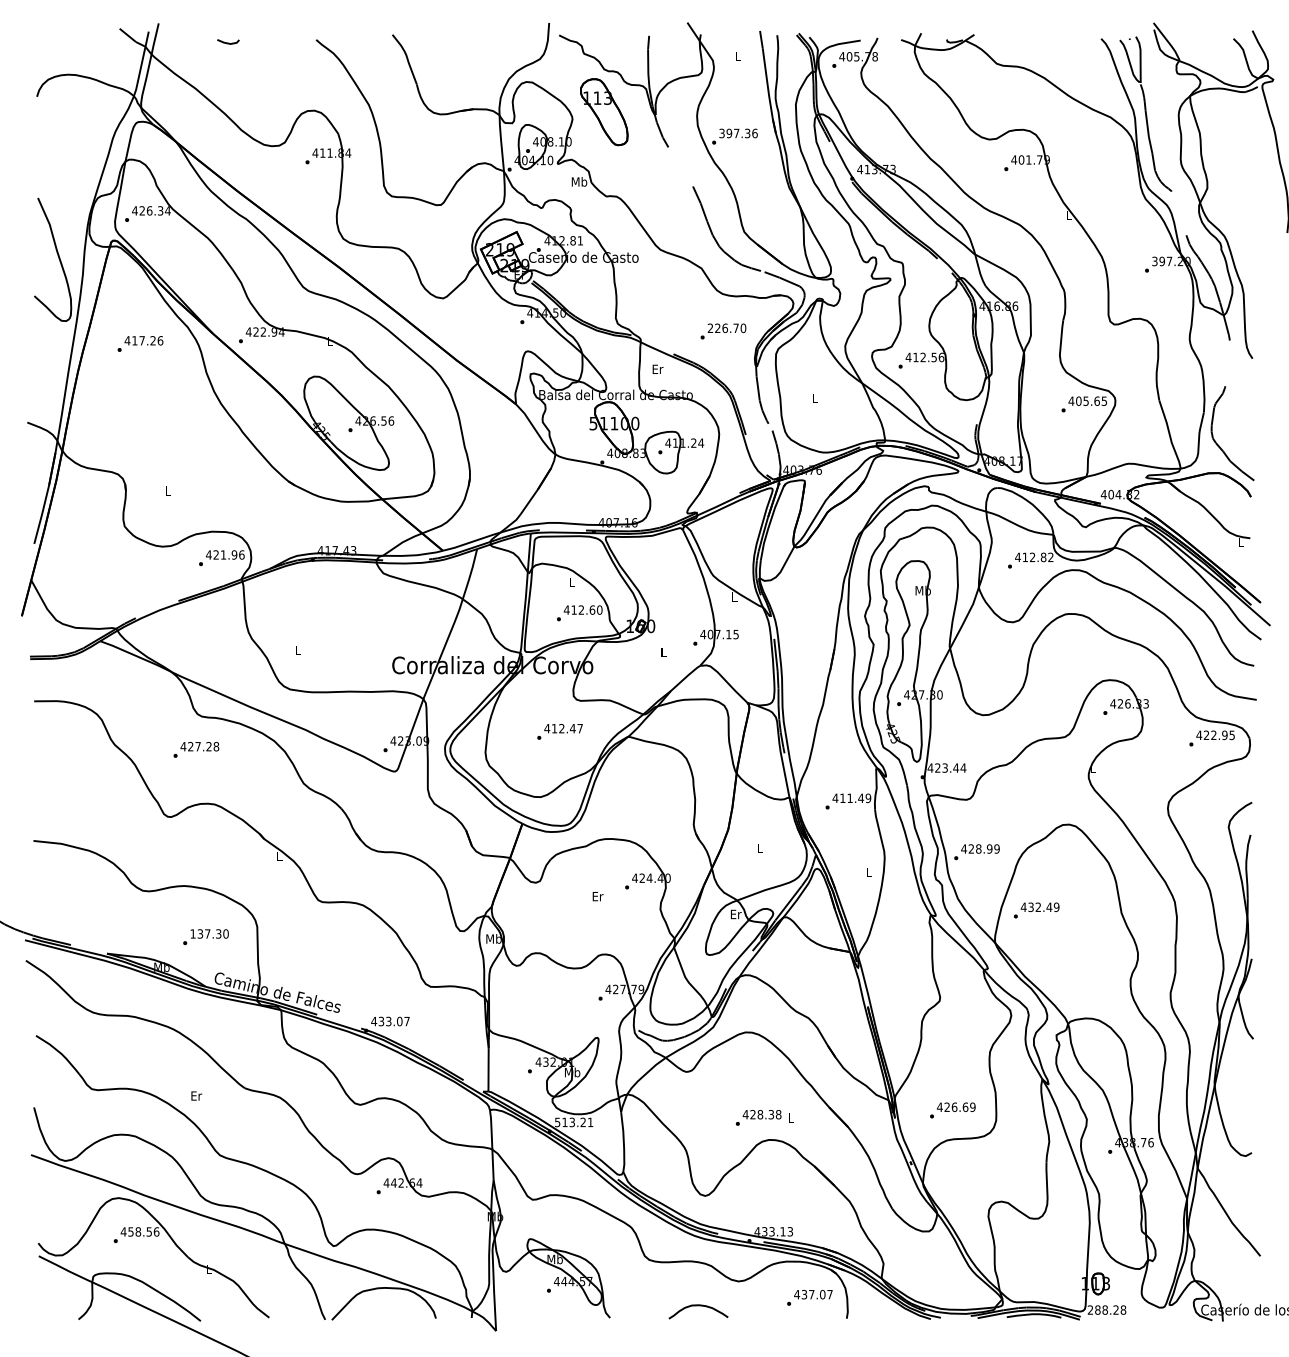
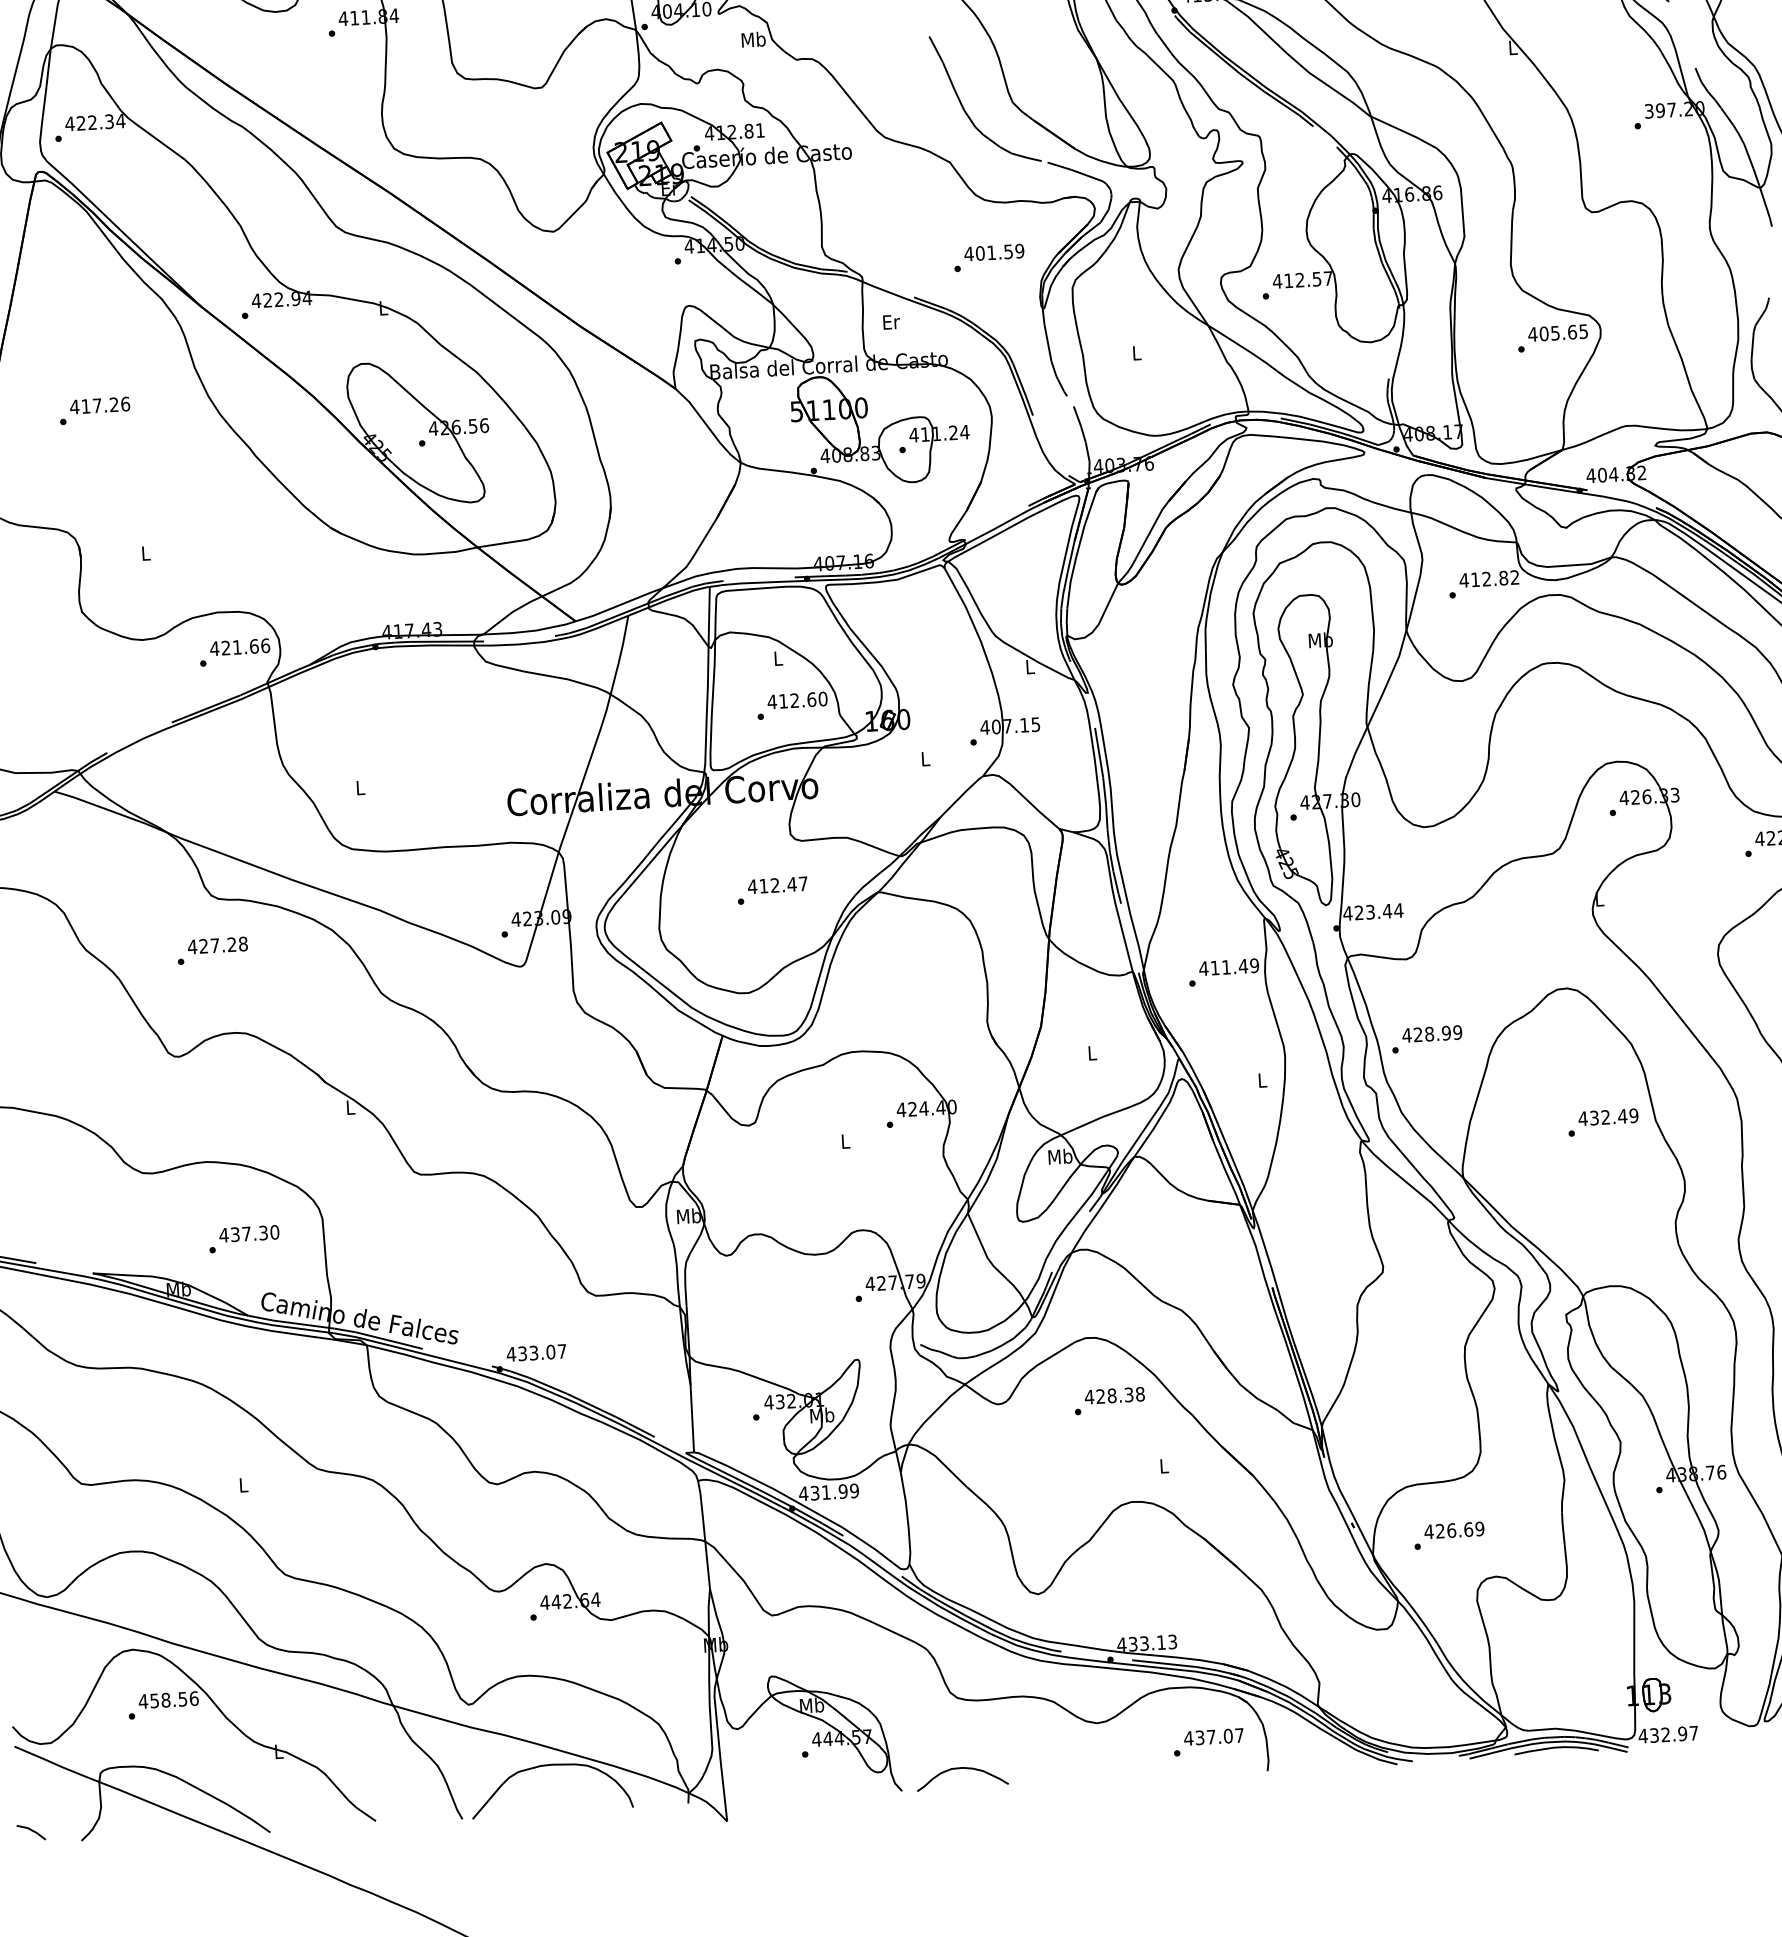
text: (149, 210) -> (92, 122), 426.34 -> 422.34
text: (726, 328) -> (993, 252), 226.70 -> 401.59
text: (140, 343) -> (94, 410), moved
text: (941, 357) -> (1328, 278), 412.56 -> 412.57
text: (234, 554) -> (254, 645), 421.96 -> 421.66
text: (597, 896) -> (845, 1141), Er -> L
text: (1036, 910) -> (1603, 1122), moved
text: (735, 914) -> (1059, 1156), Er -> Mb
text: (192, 933) -> (223, 1234), 137.30 -> 437.30
text: (196, 1095) -> (243, 1484), Er -> L
text: (952, 1110) -> (1448, 1535), moved
text: (758, 1117) -> (1109, 1400), moved
text: (573, 1122) -> (828, 1492), 513.21 -> 431.99
curve: (698, 1306) -> (961, 1769), moved
text: (1106, 1309) -> (1667, 1733), 288.28 -> 432.97
line: (46, 1311) -> (31, 1831), added

